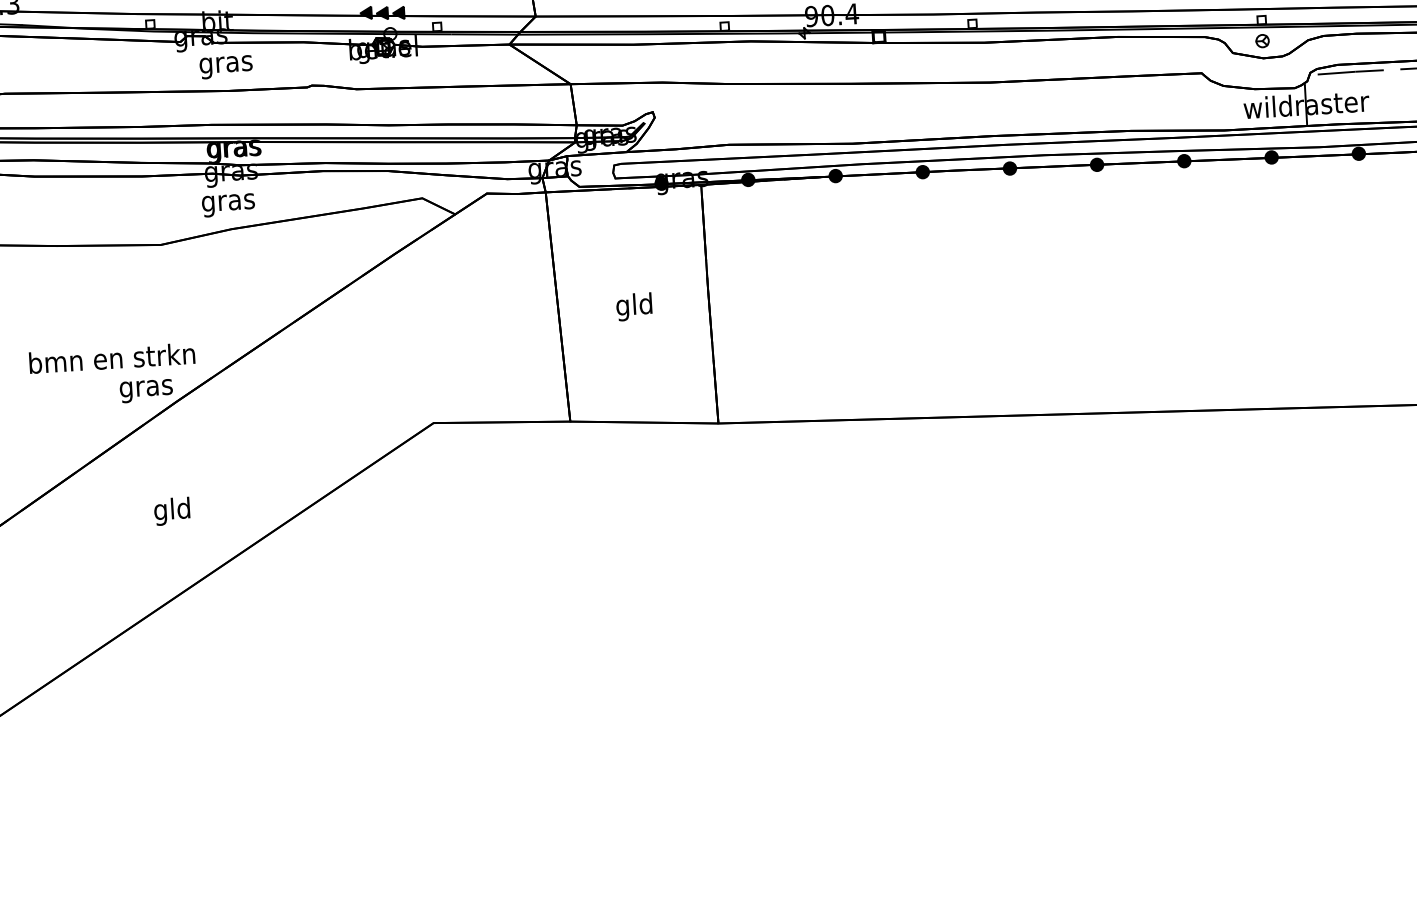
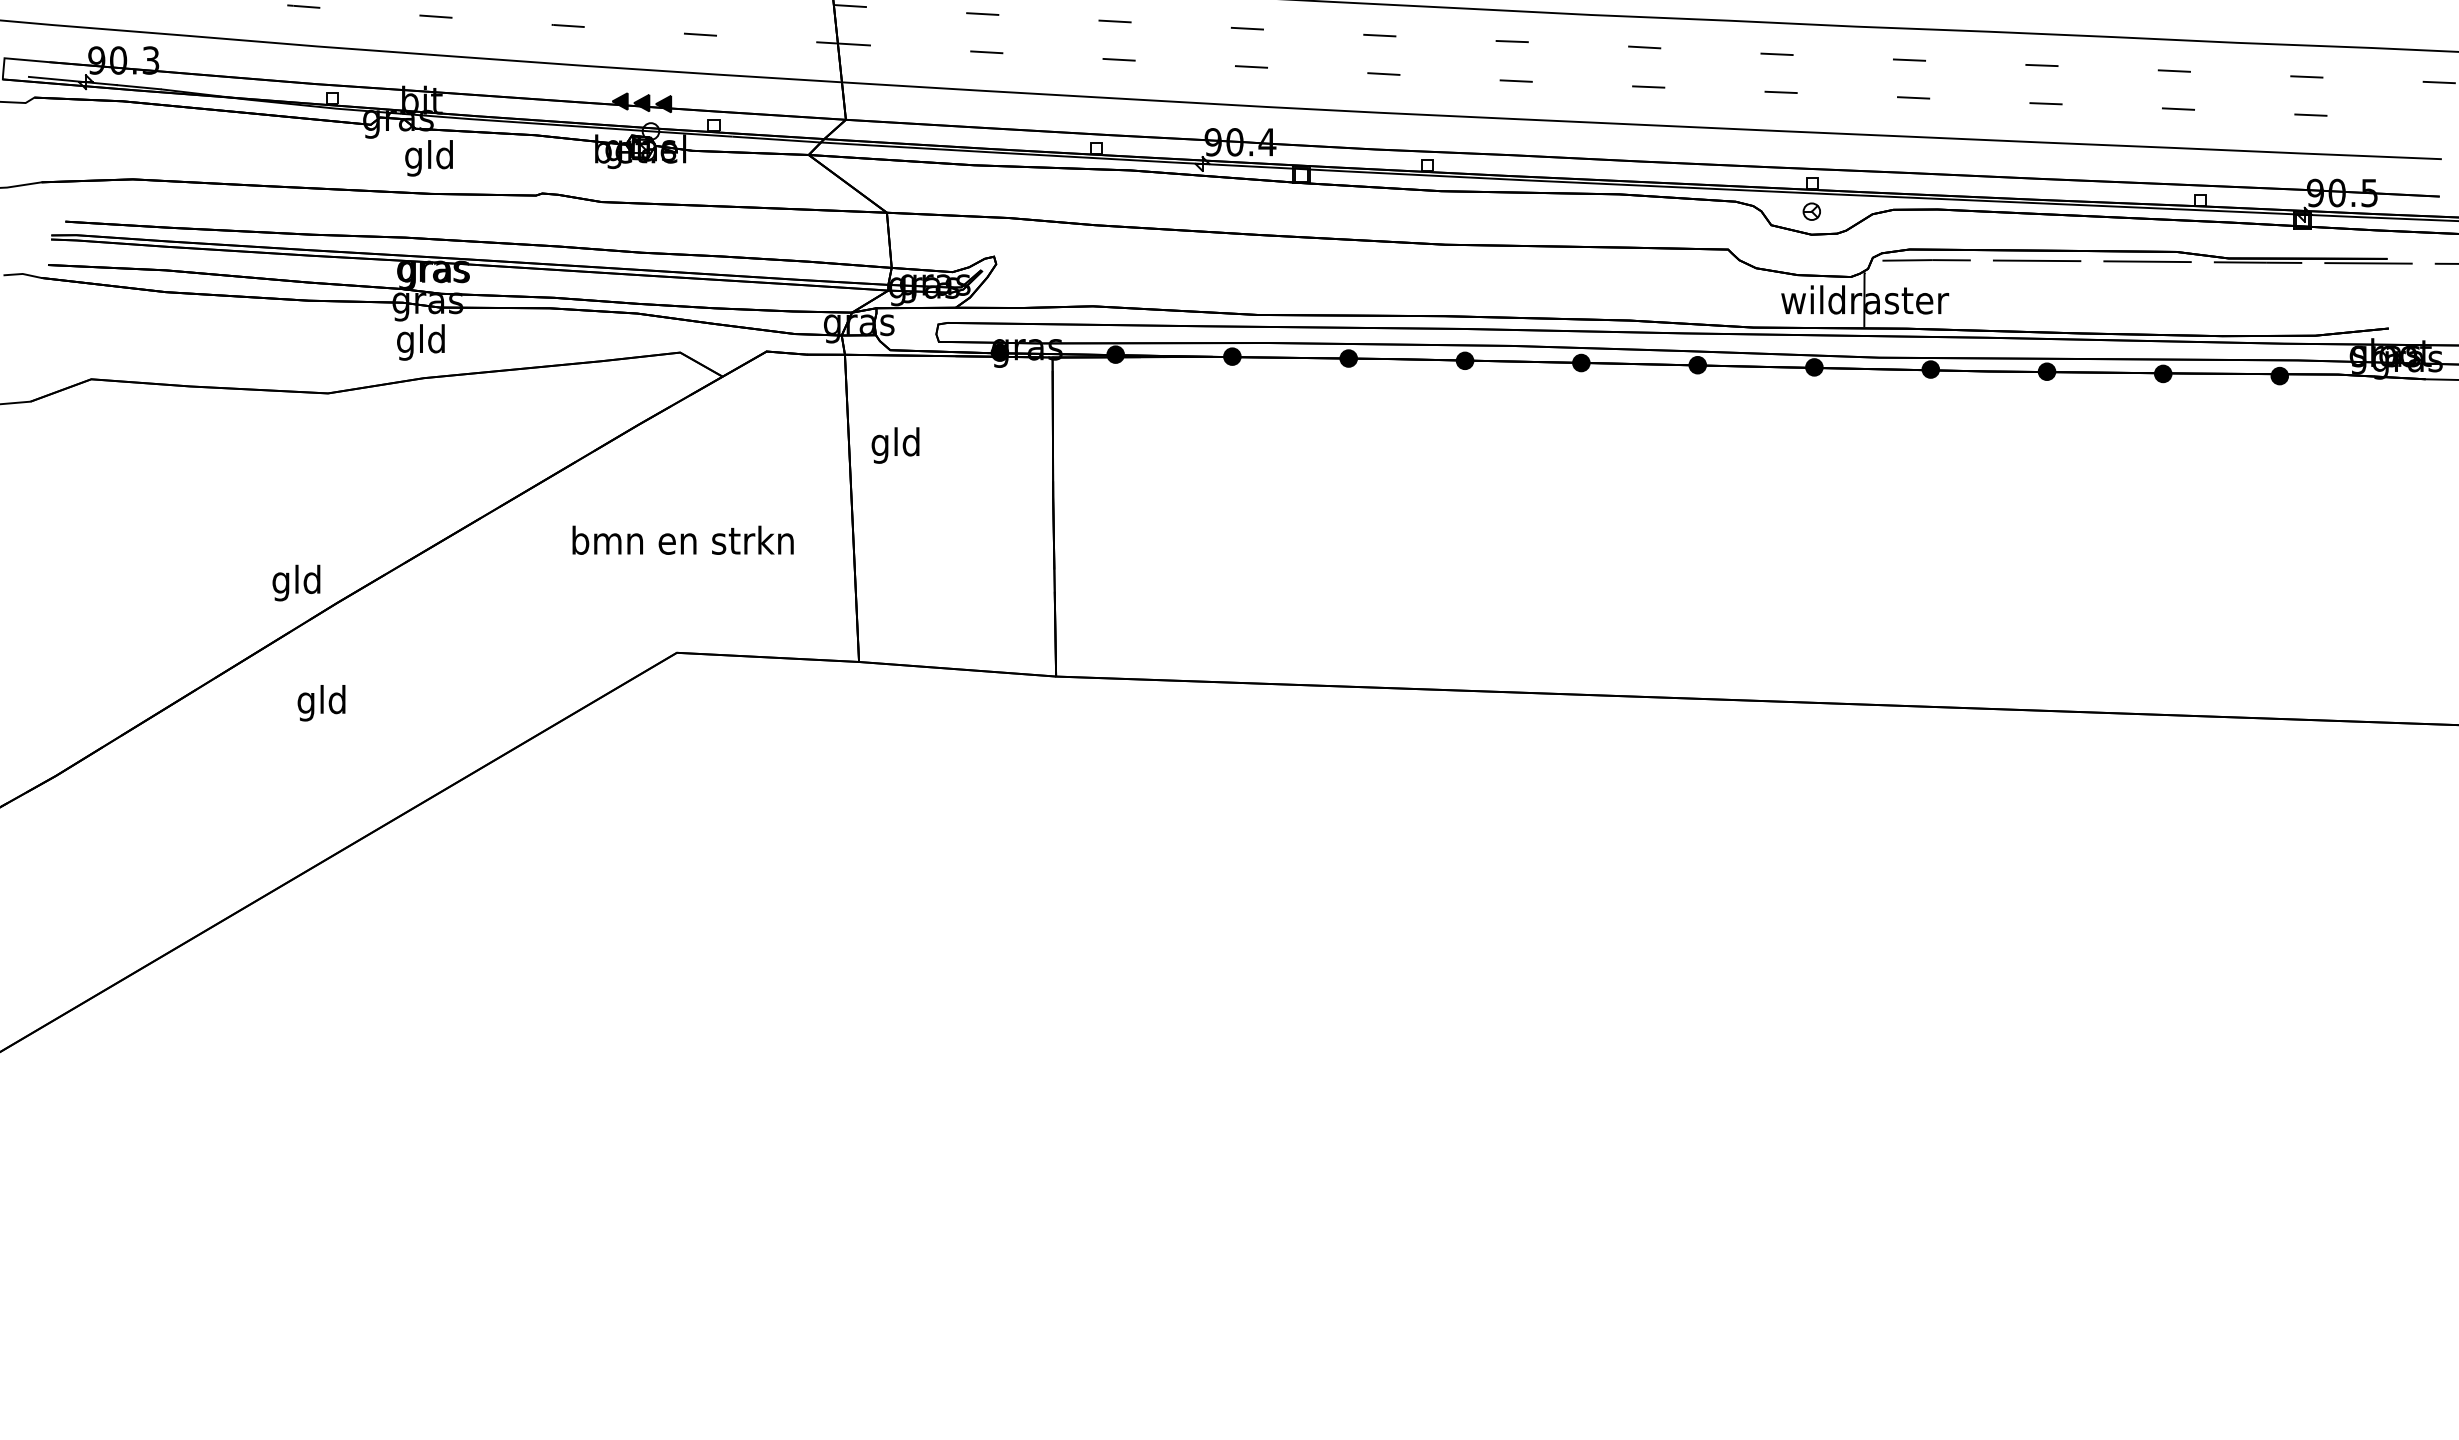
text: (225, 64) -> (429, 158), gras -> gld
text: (228, 202) -> (421, 342), gras -> gld
text: (634, 306) -> (895, 445), moved
text: (111, 357) -> (682, 539), moved
text: (145, 387) -> (296, 582), gras -> gld
text: (172, 511) -> (321, 703), moved

